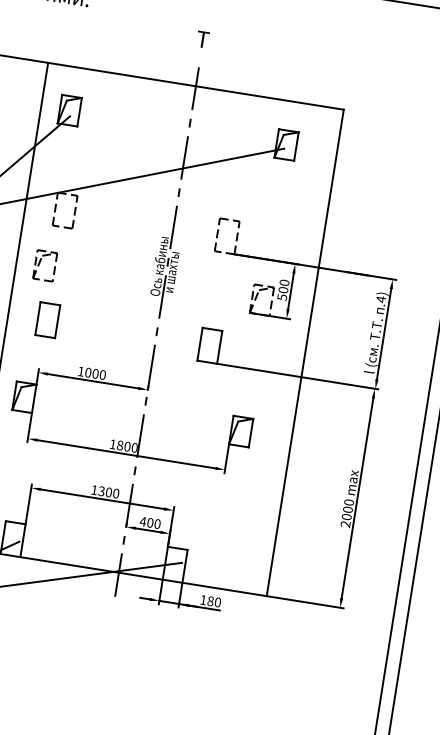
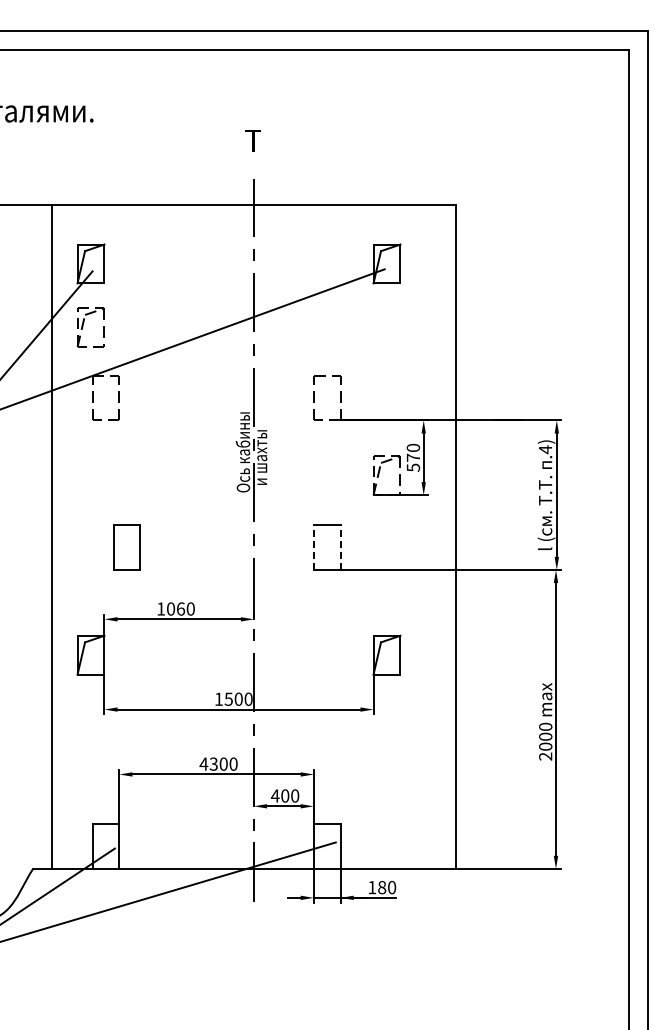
part: (39, 264) -> (83, 327), moved
text: (283, 289) -> (413, 457), 500 -> 570
part: (47, 320) -> (126, 547), moved
line: (199, 344) -> (313, 547), solid -> dashed
line: (219, 347) -> (340, 547), solid -> dashed
text: (96, 373) -> (181, 608), 1000 -> 1060
text: (120, 444) -> (228, 698), 1800 -> 1500
text: (94, 489) -> (203, 763), 1300 -> 4300

